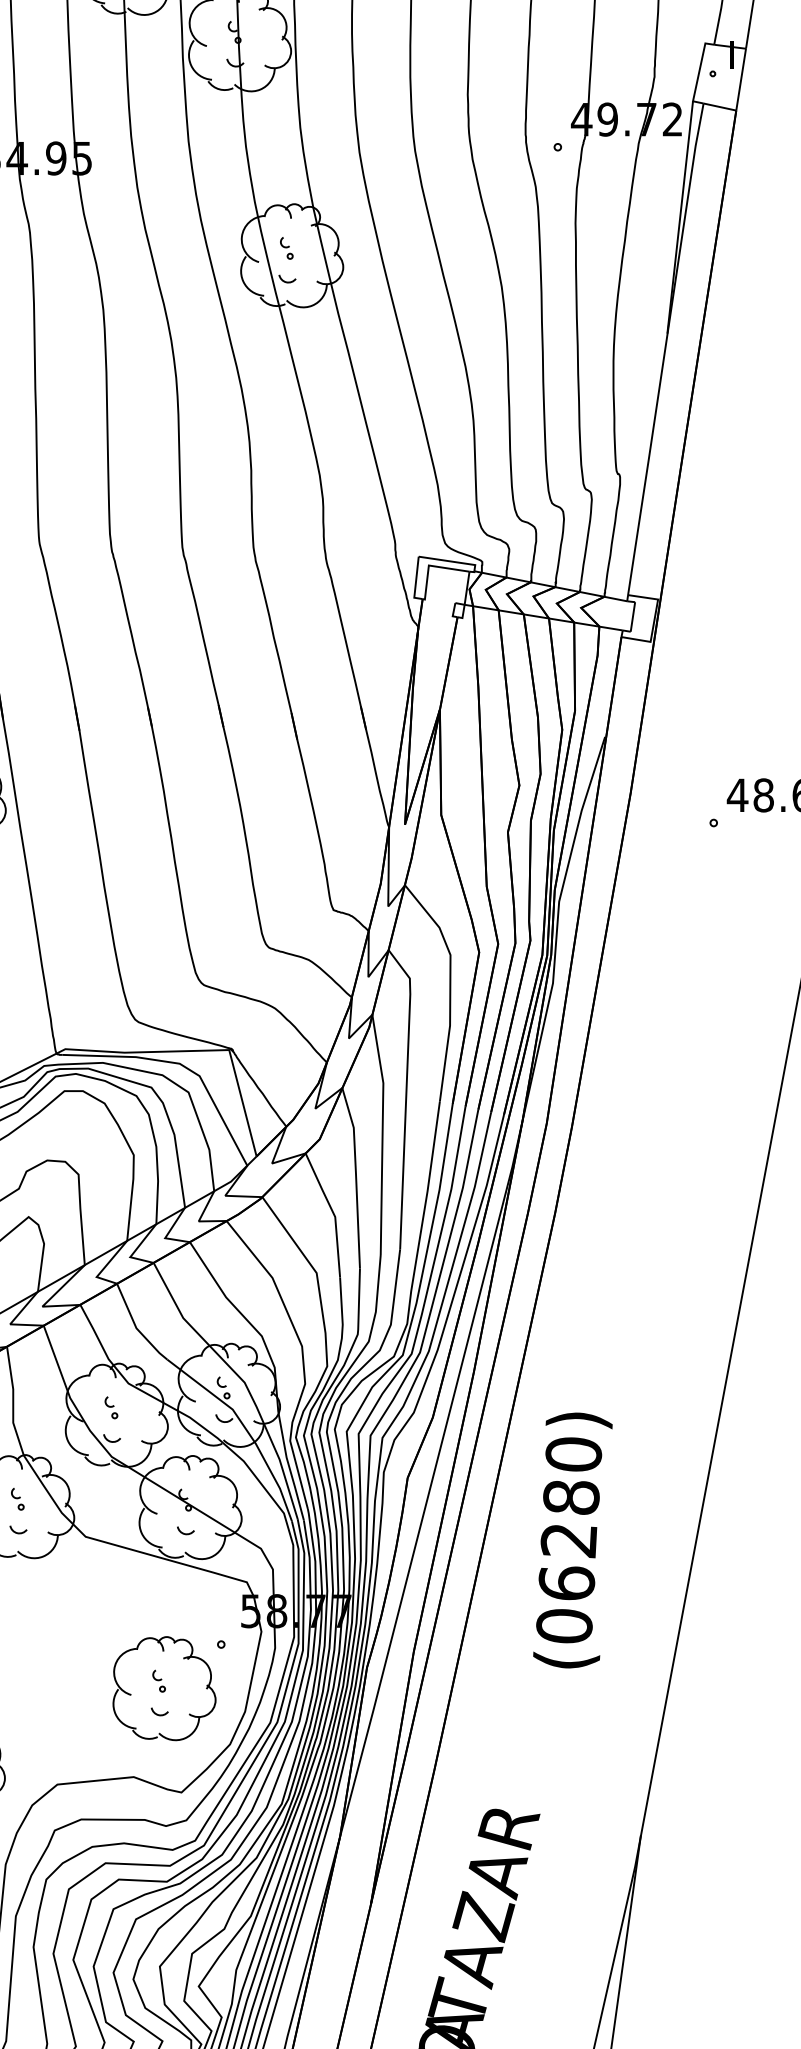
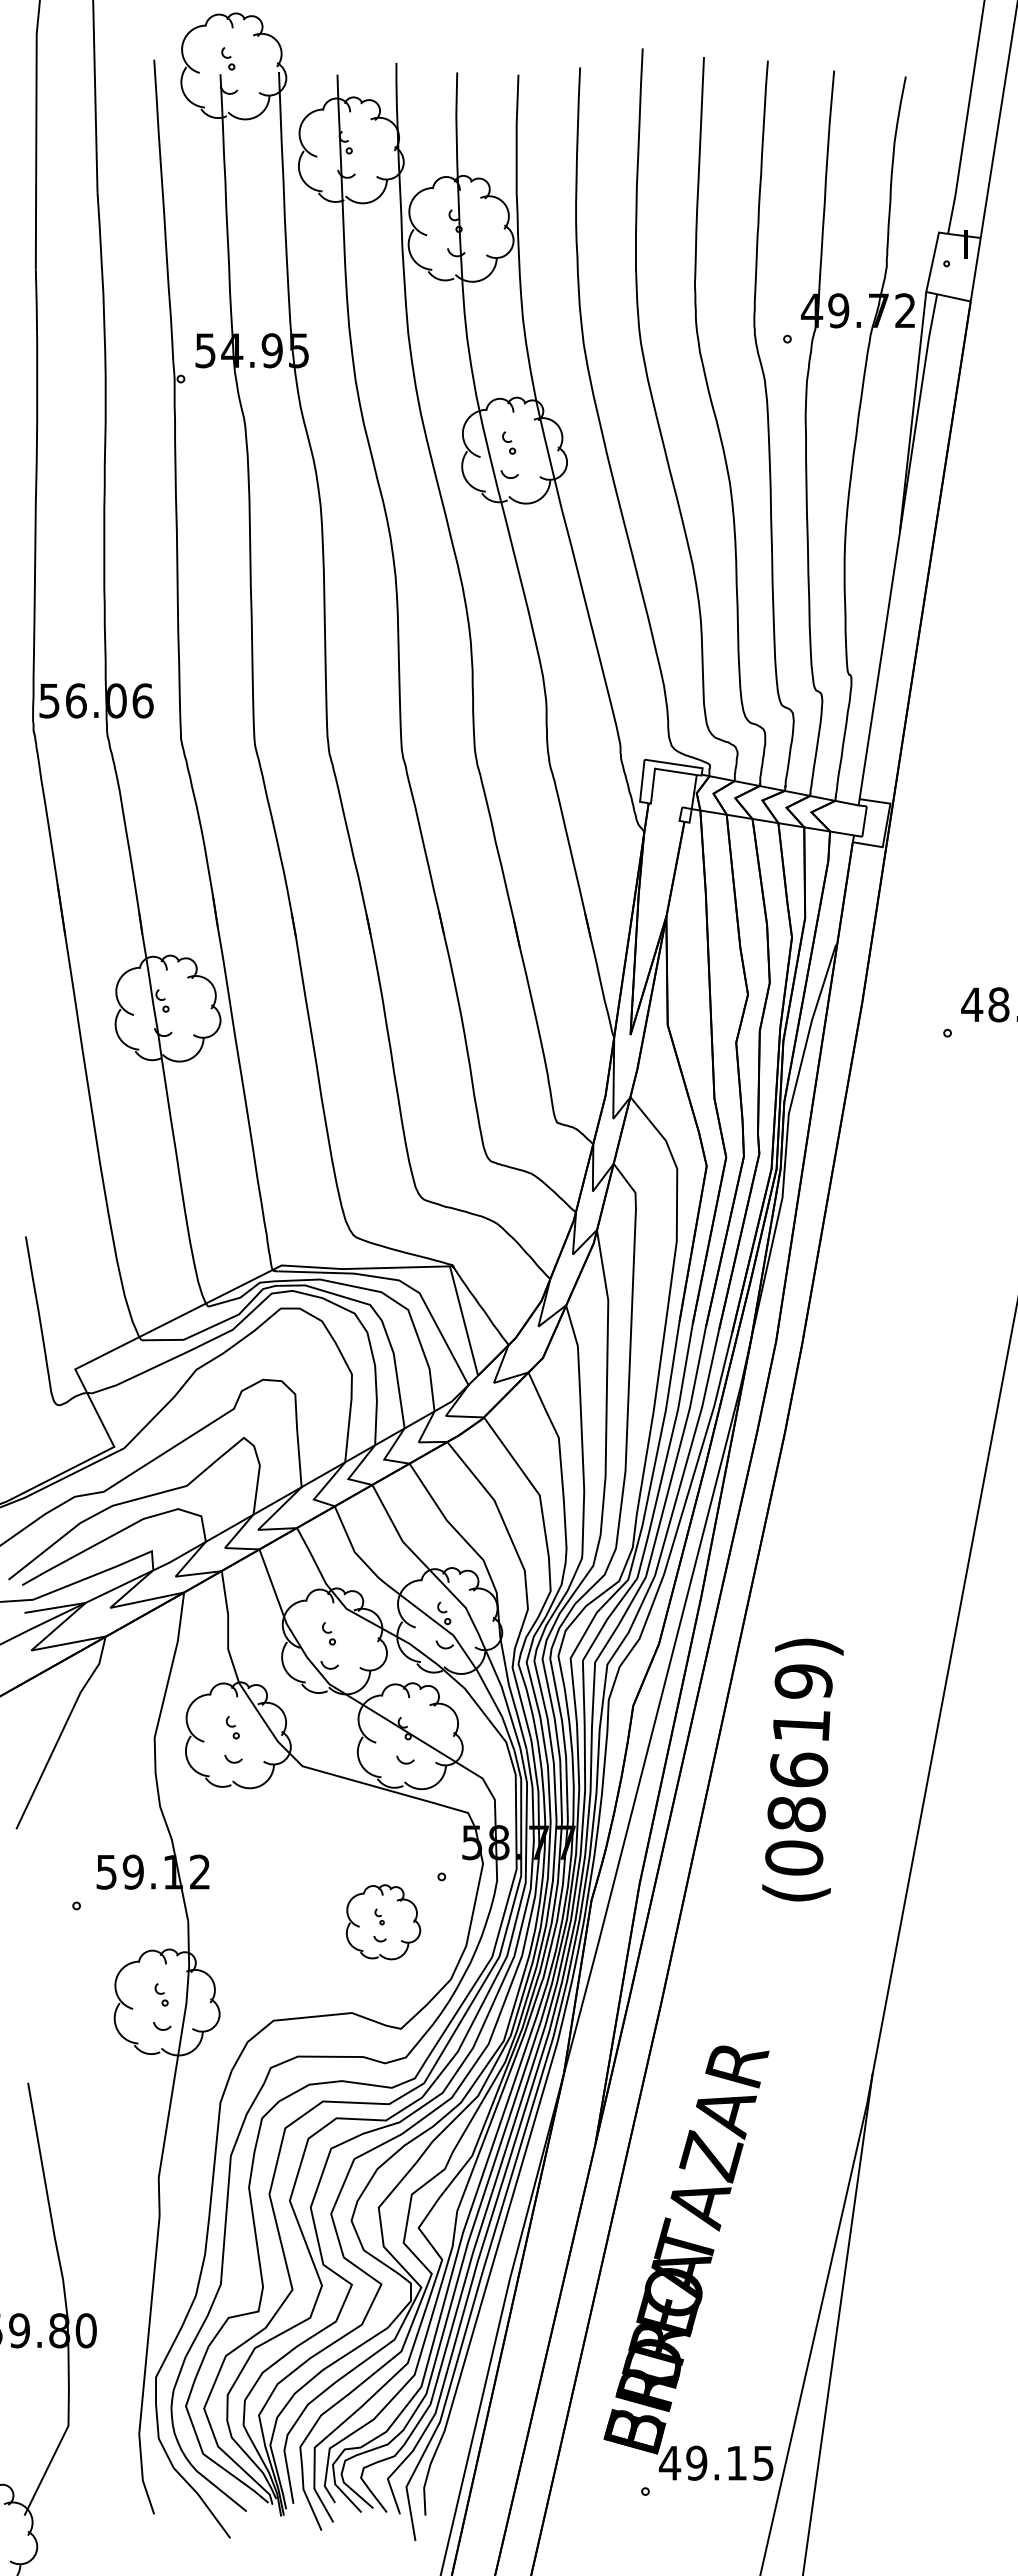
text: (569, 1518) -> (799, 1747), (06280) -> (08619)
part: (164, 1688) -> (383, 1922), size x0.7

